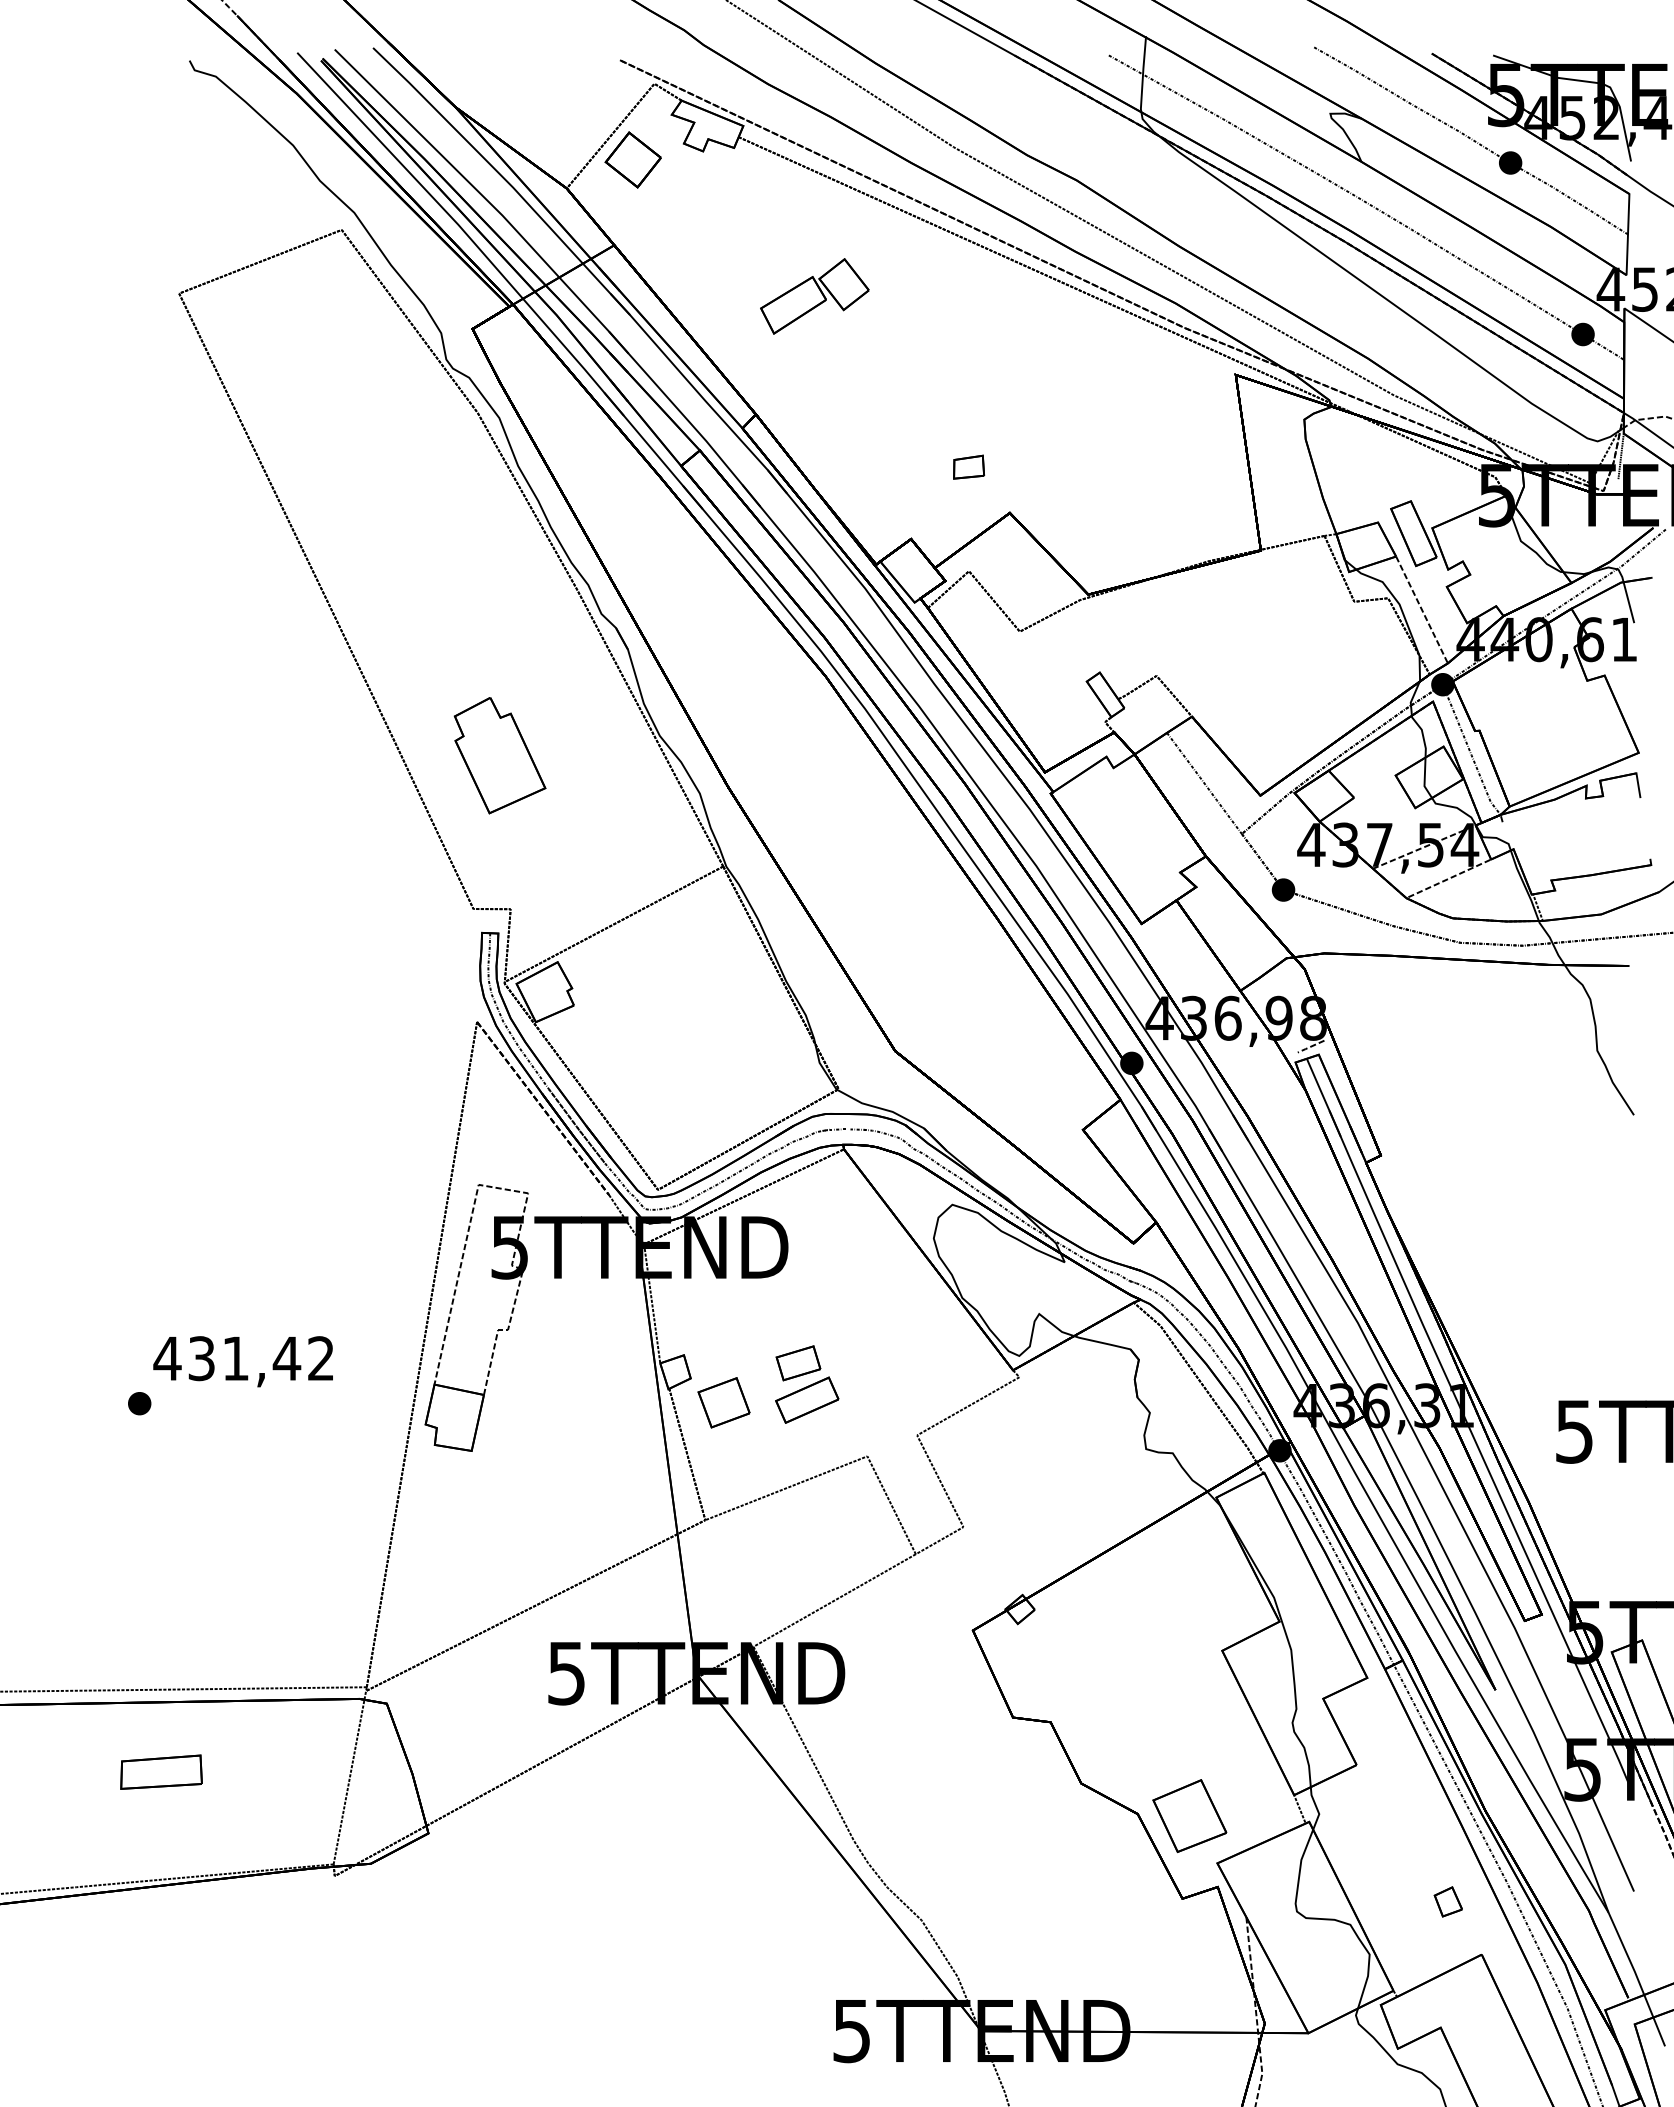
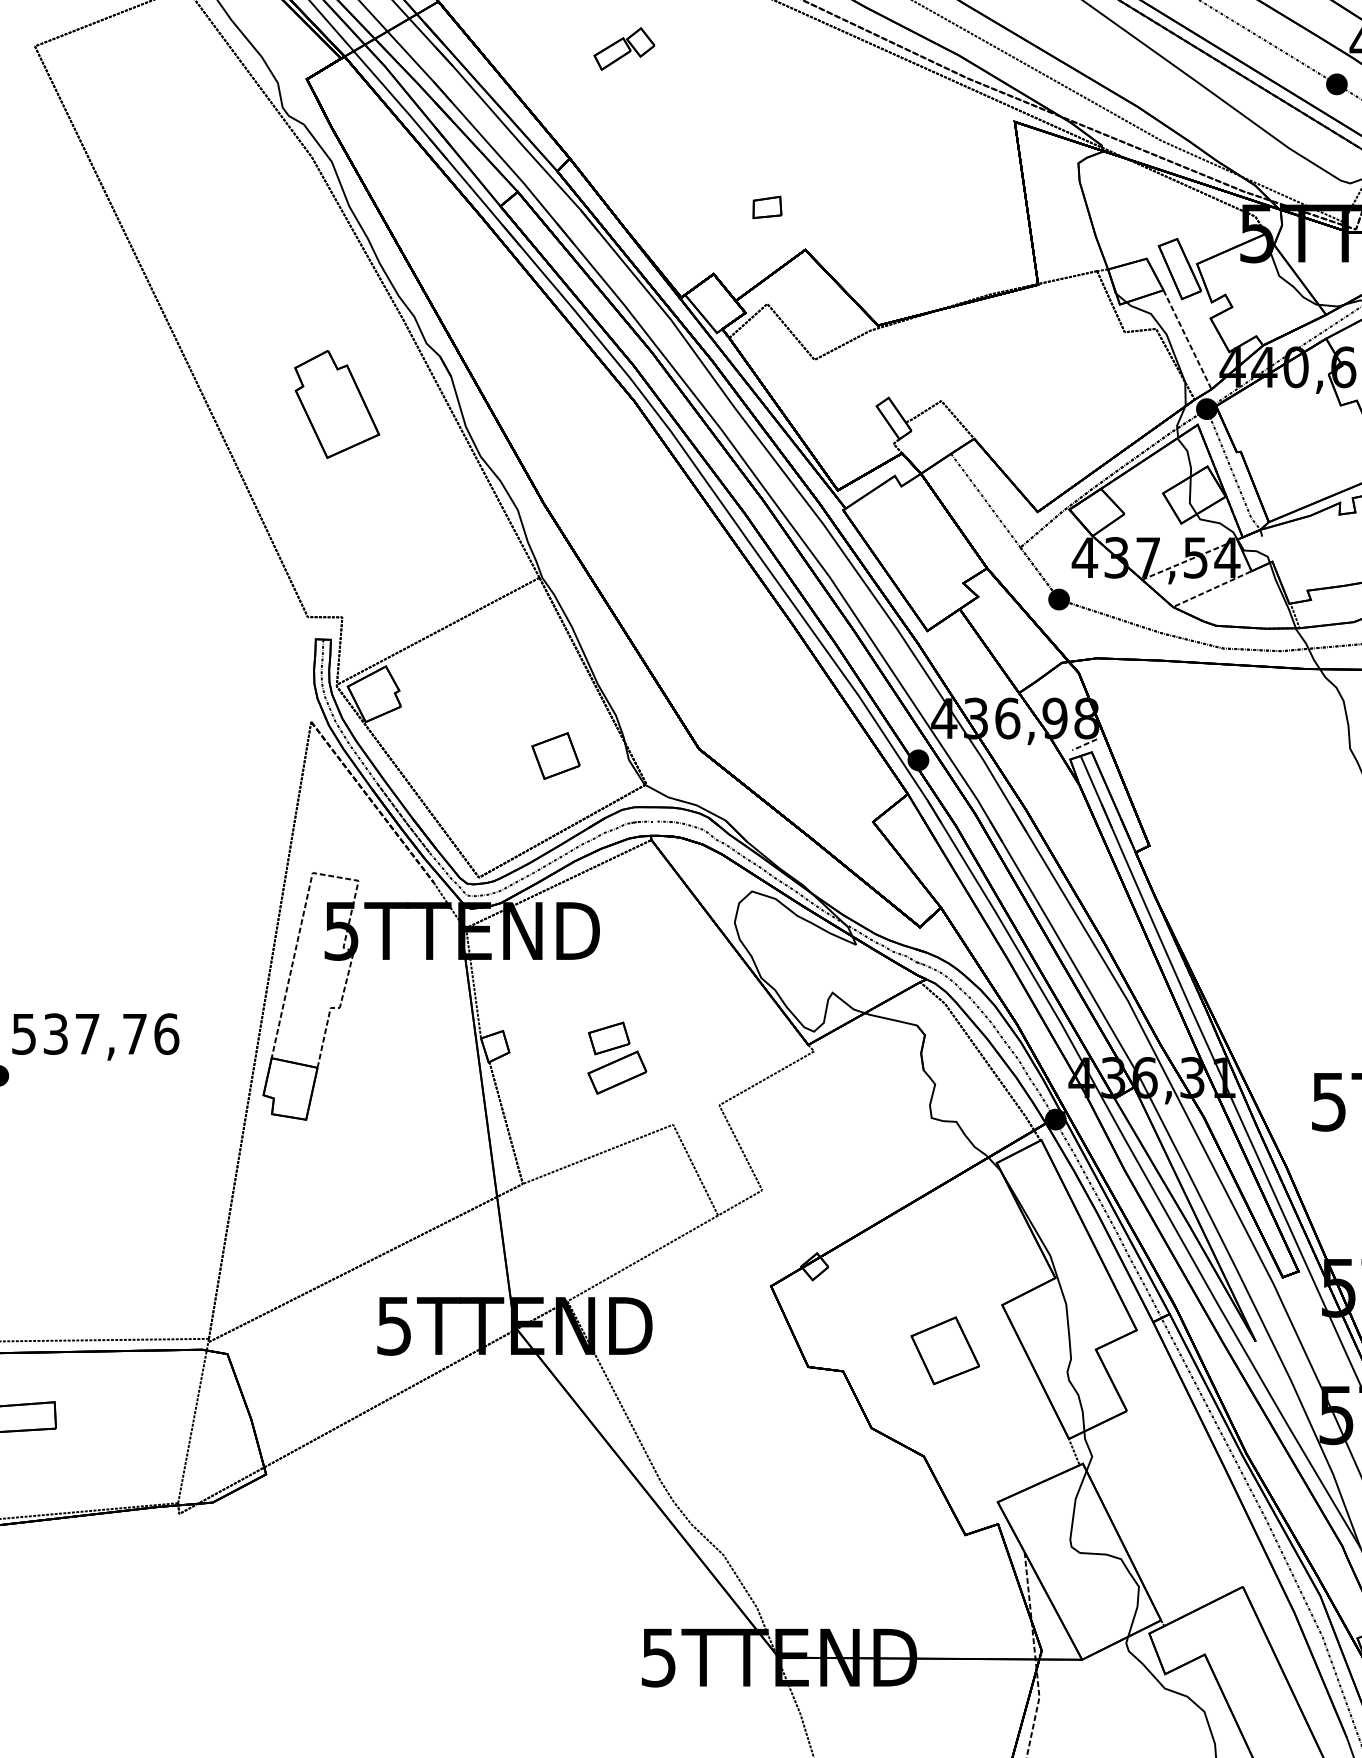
part: (814, 296) -> (624, 49), size x0.6
part: (499, 755) -> (336, 404), moved
text: (243, 1358) -> (94, 1034), 431,42 -> 537,76
part: (723, 1402) -> (555, 755), moved
part: (1189, 1816) -> (945, 1351), moved
part: (1447, 1901) -> (1211, 1537), removed

